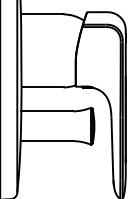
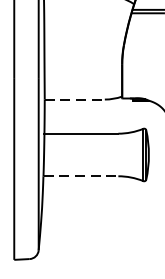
line: (43, 87) -> (76, 99), solid -> dashed
line: (47, 141) -> (81, 176), solid -> dashed

